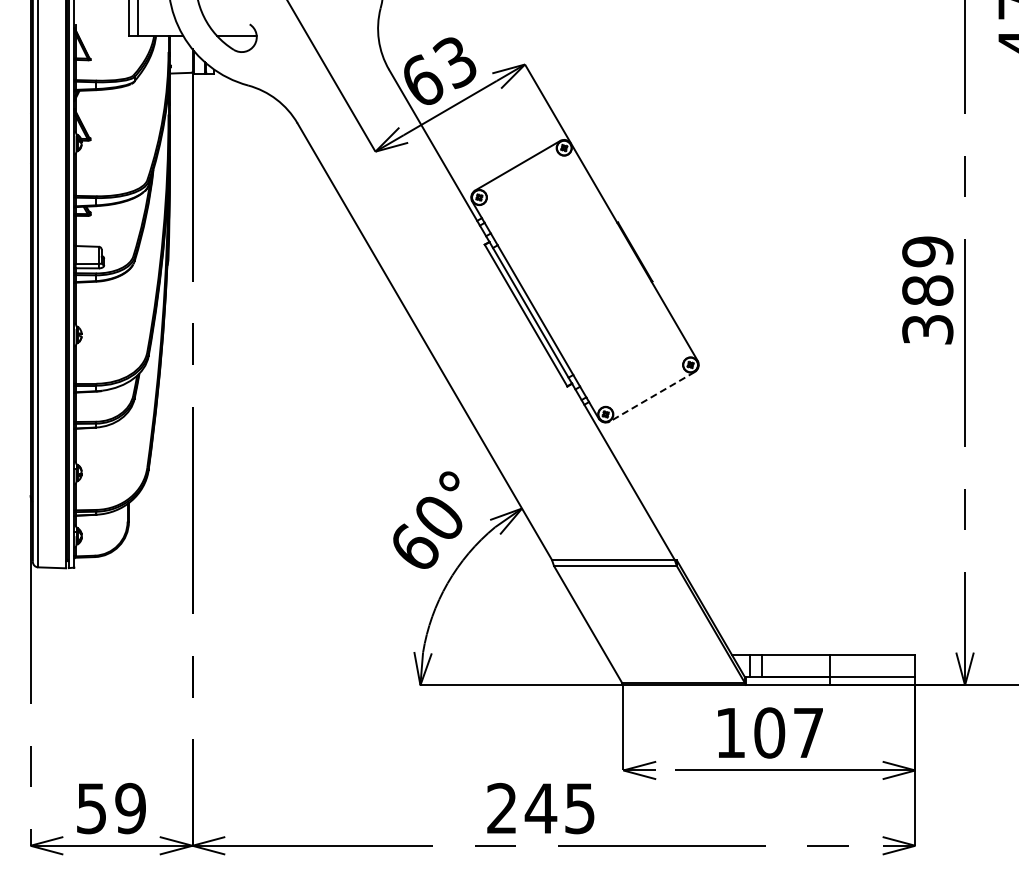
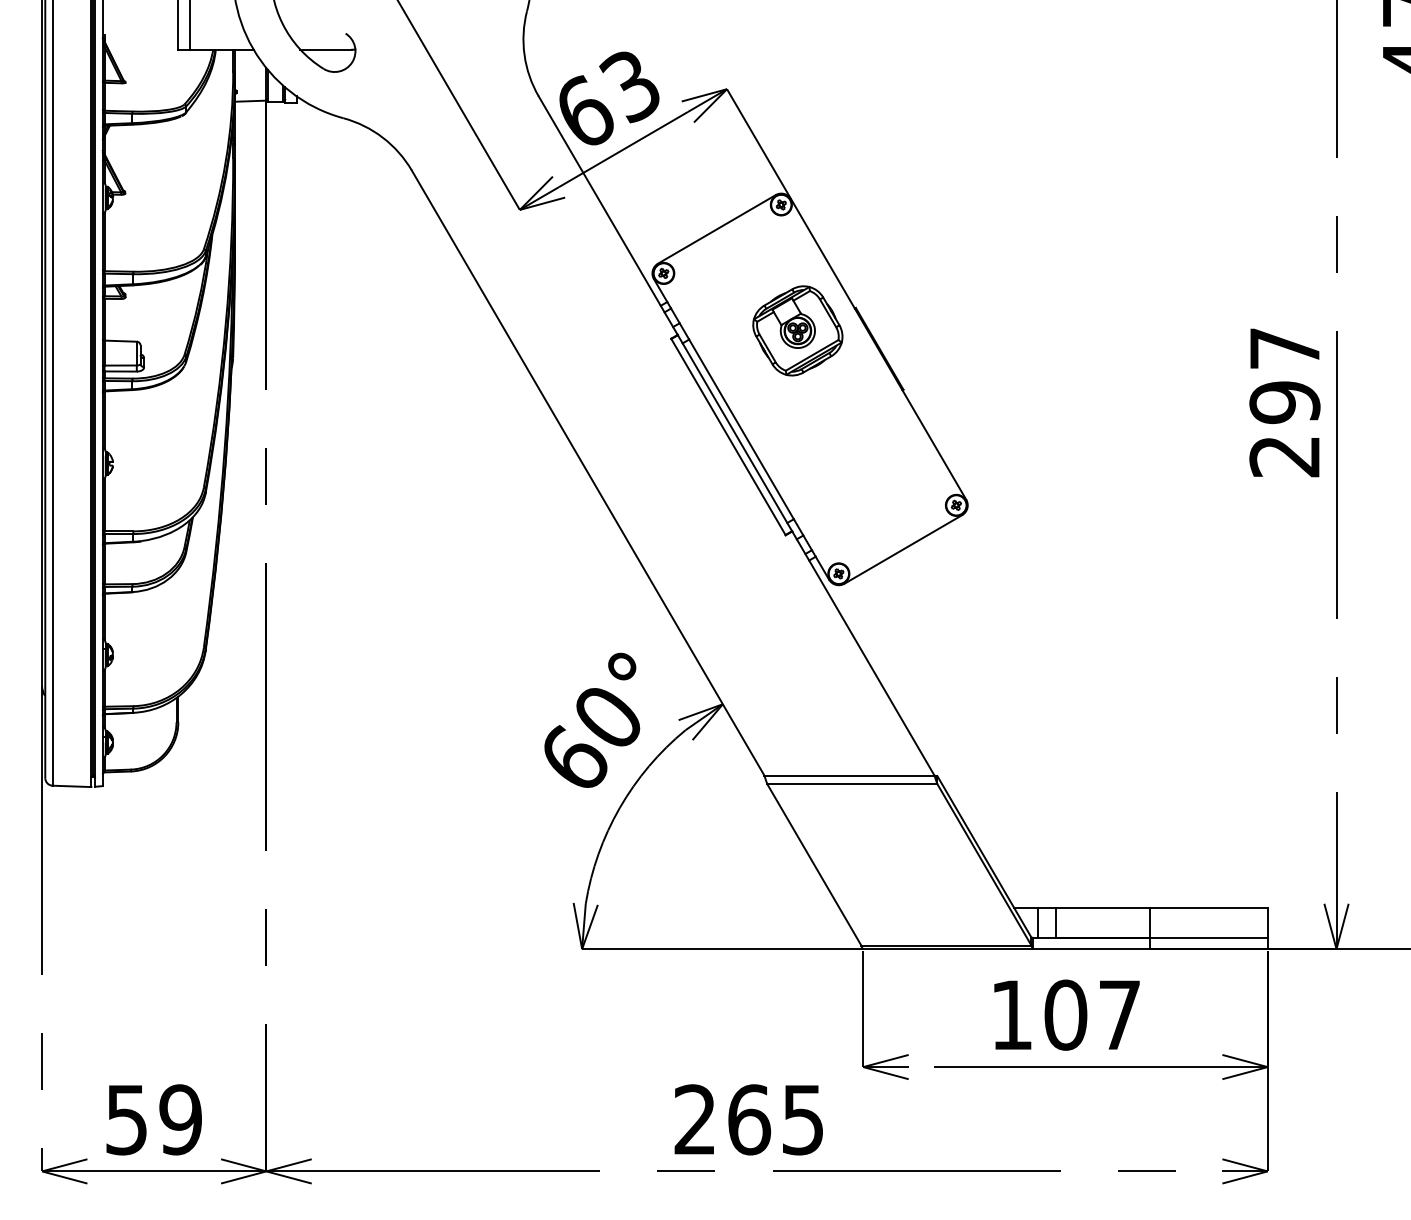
part: (576, 238) -> (798, 330), added
text: (927, 290) -> (1284, 402), 389 -> 297
line: (651, 397) -> (902, 550), dashed -> solid
text: (540, 808) -> (748, 1119), 245 -> 265

